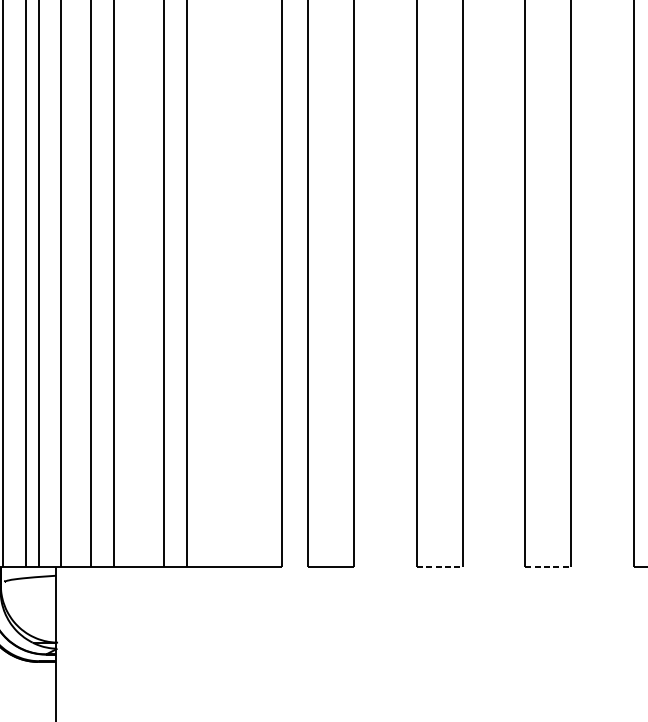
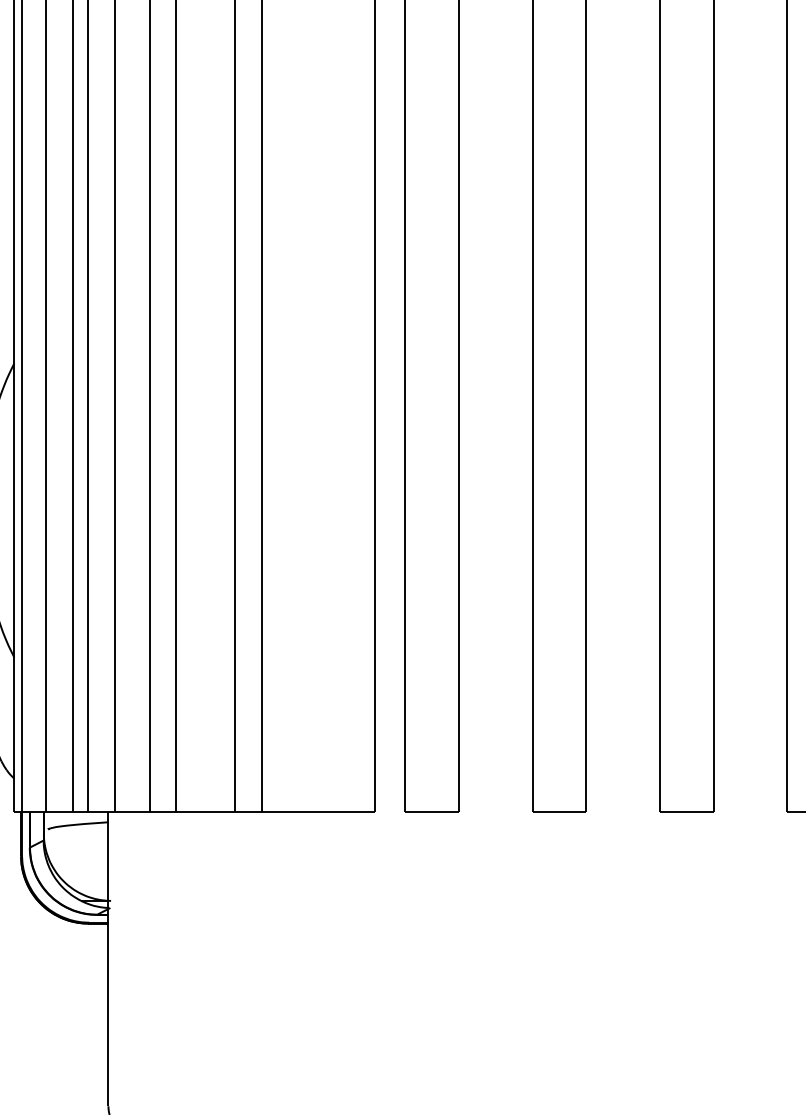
line: (439, 567) -> (559, 812), dashed -> solid
line: (547, 567) -> (686, 812), dashed -> solid

